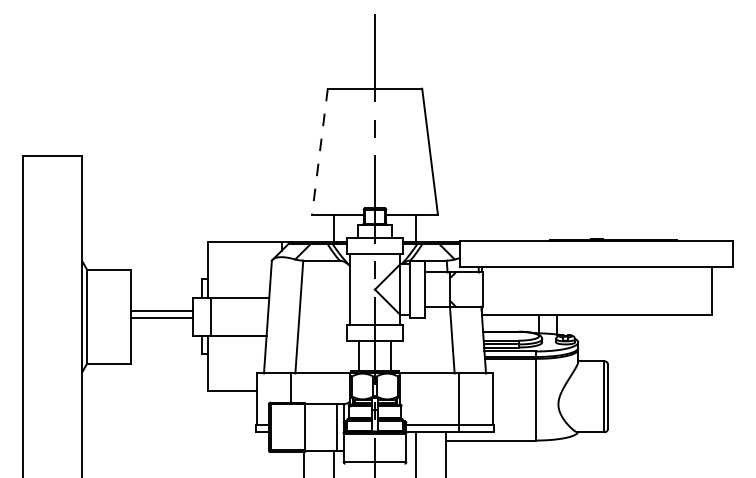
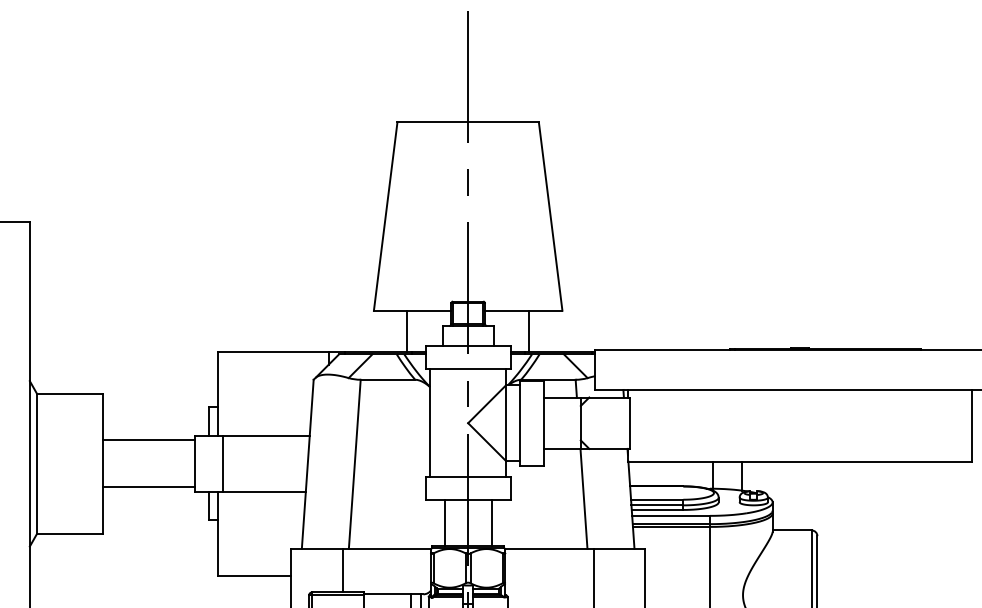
line: (319, 152) -> (385, 217), dashed -> solid
line: (161, 311) -> (148, 487), moved
line: (161, 318) -> (148, 441), moved

